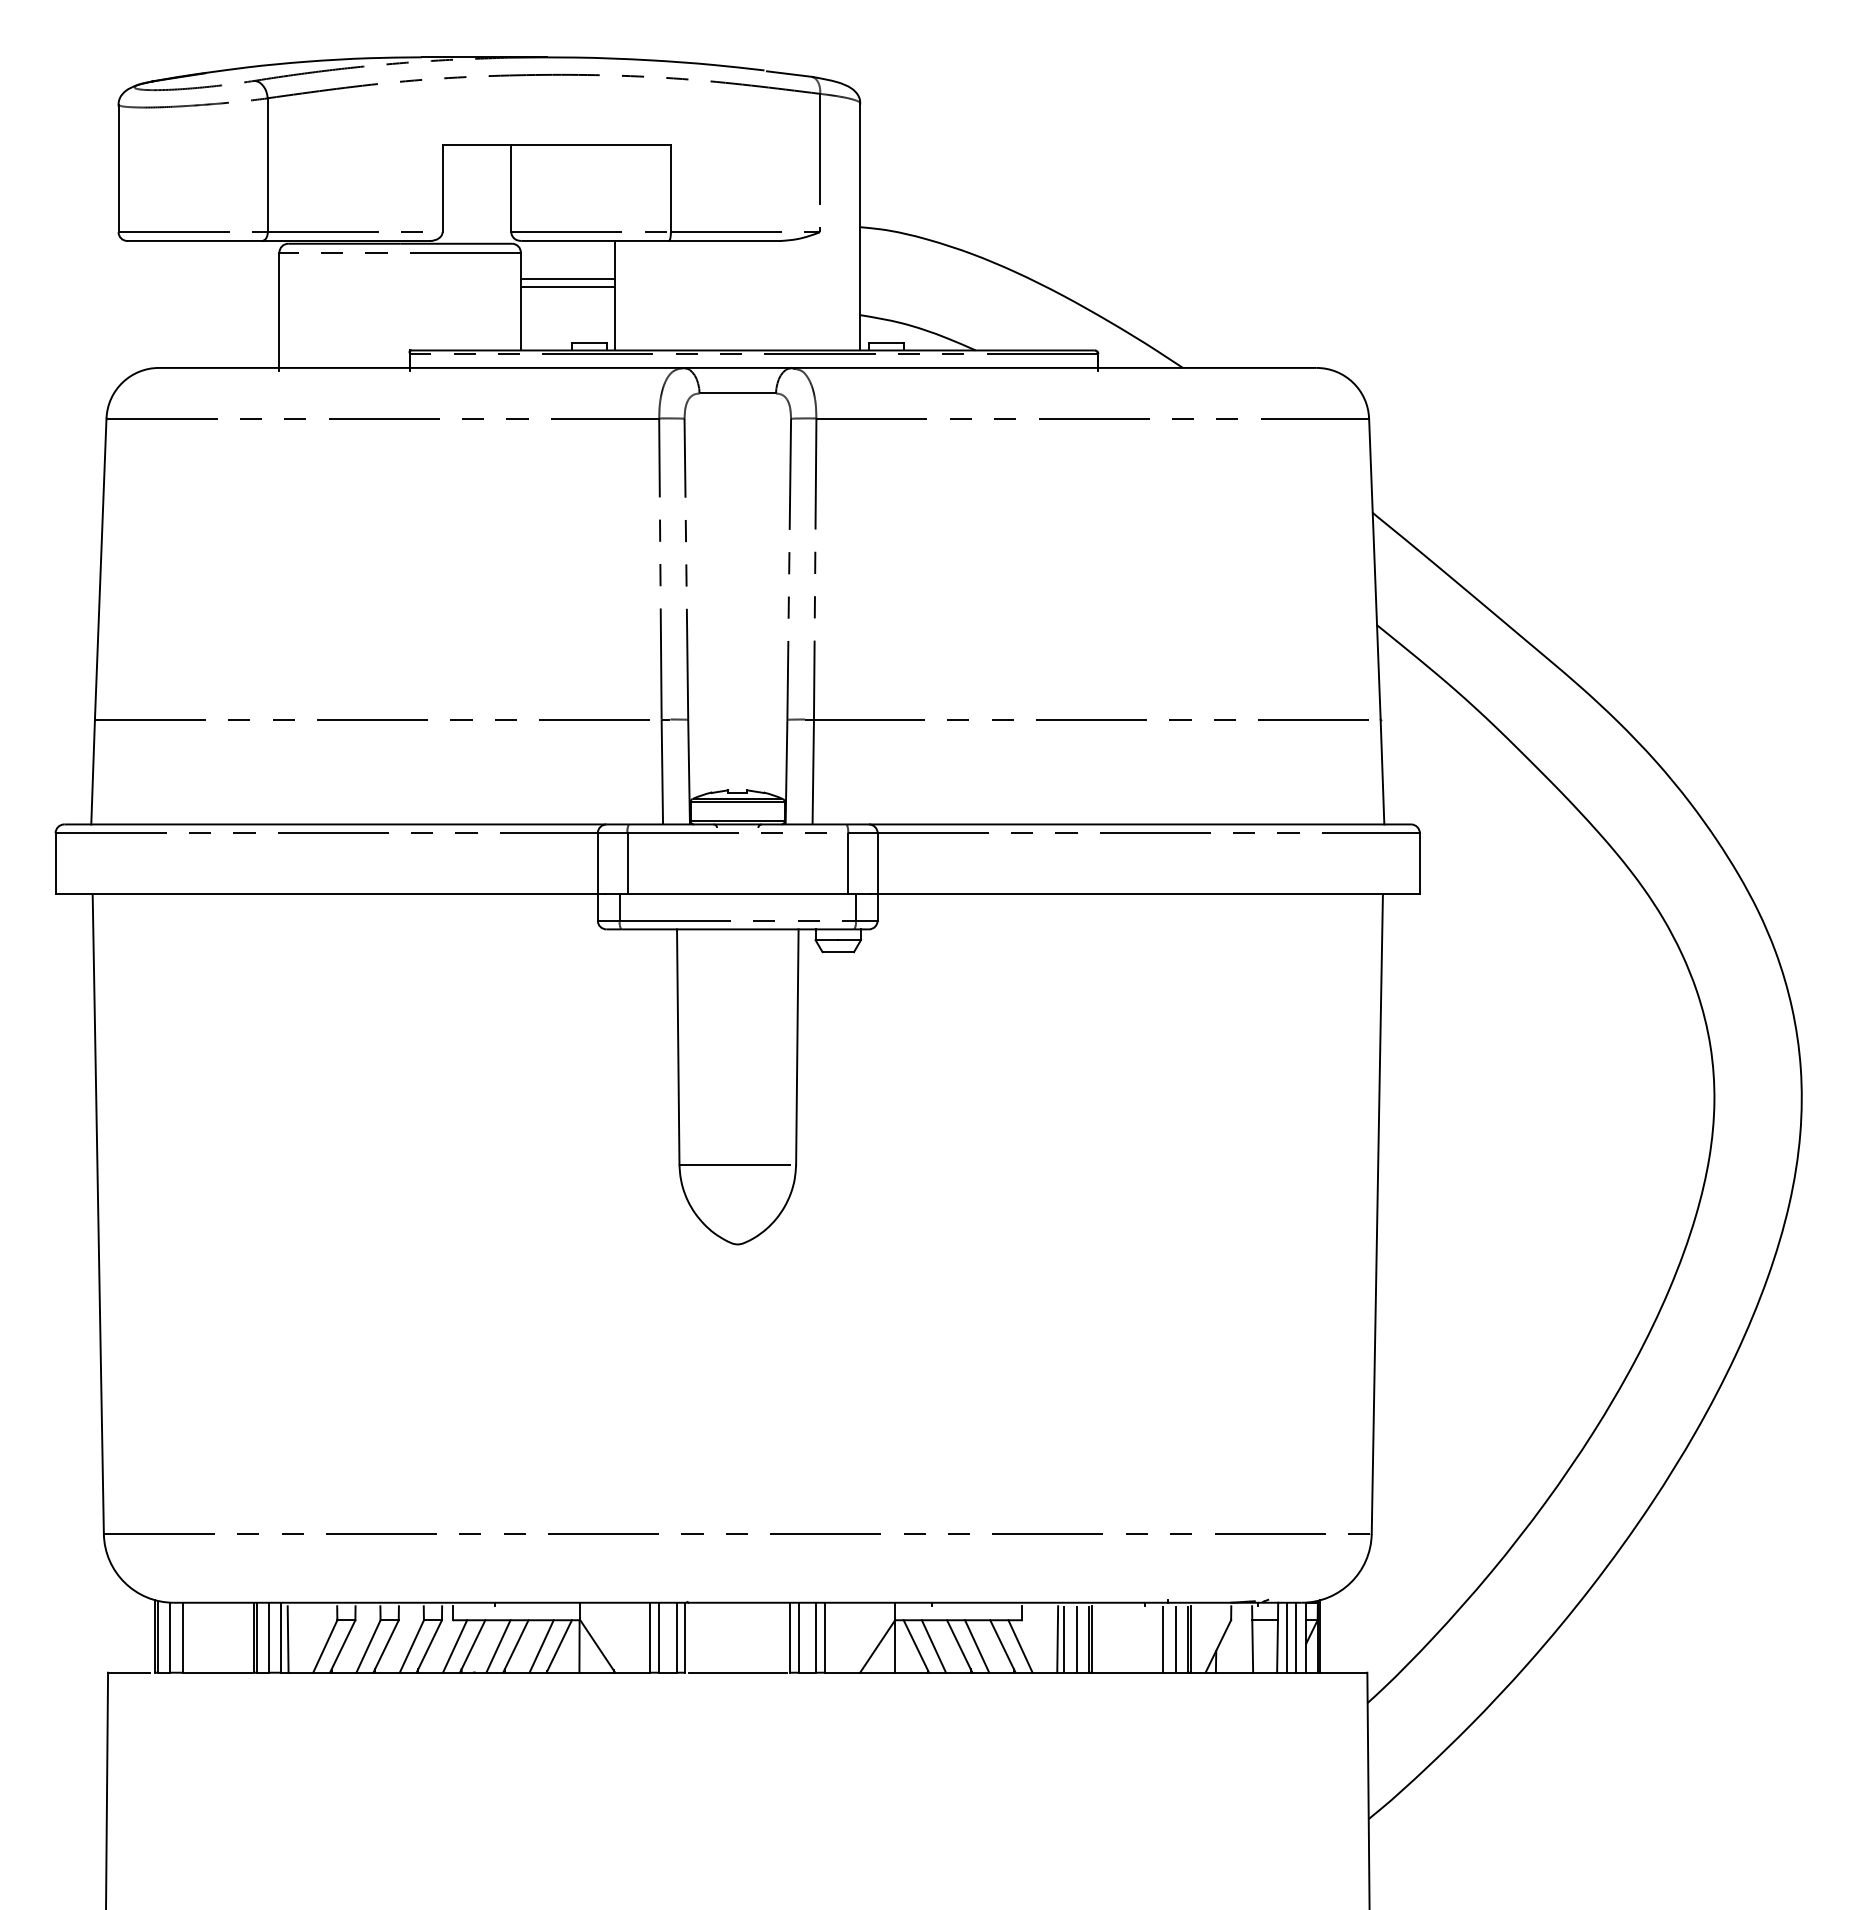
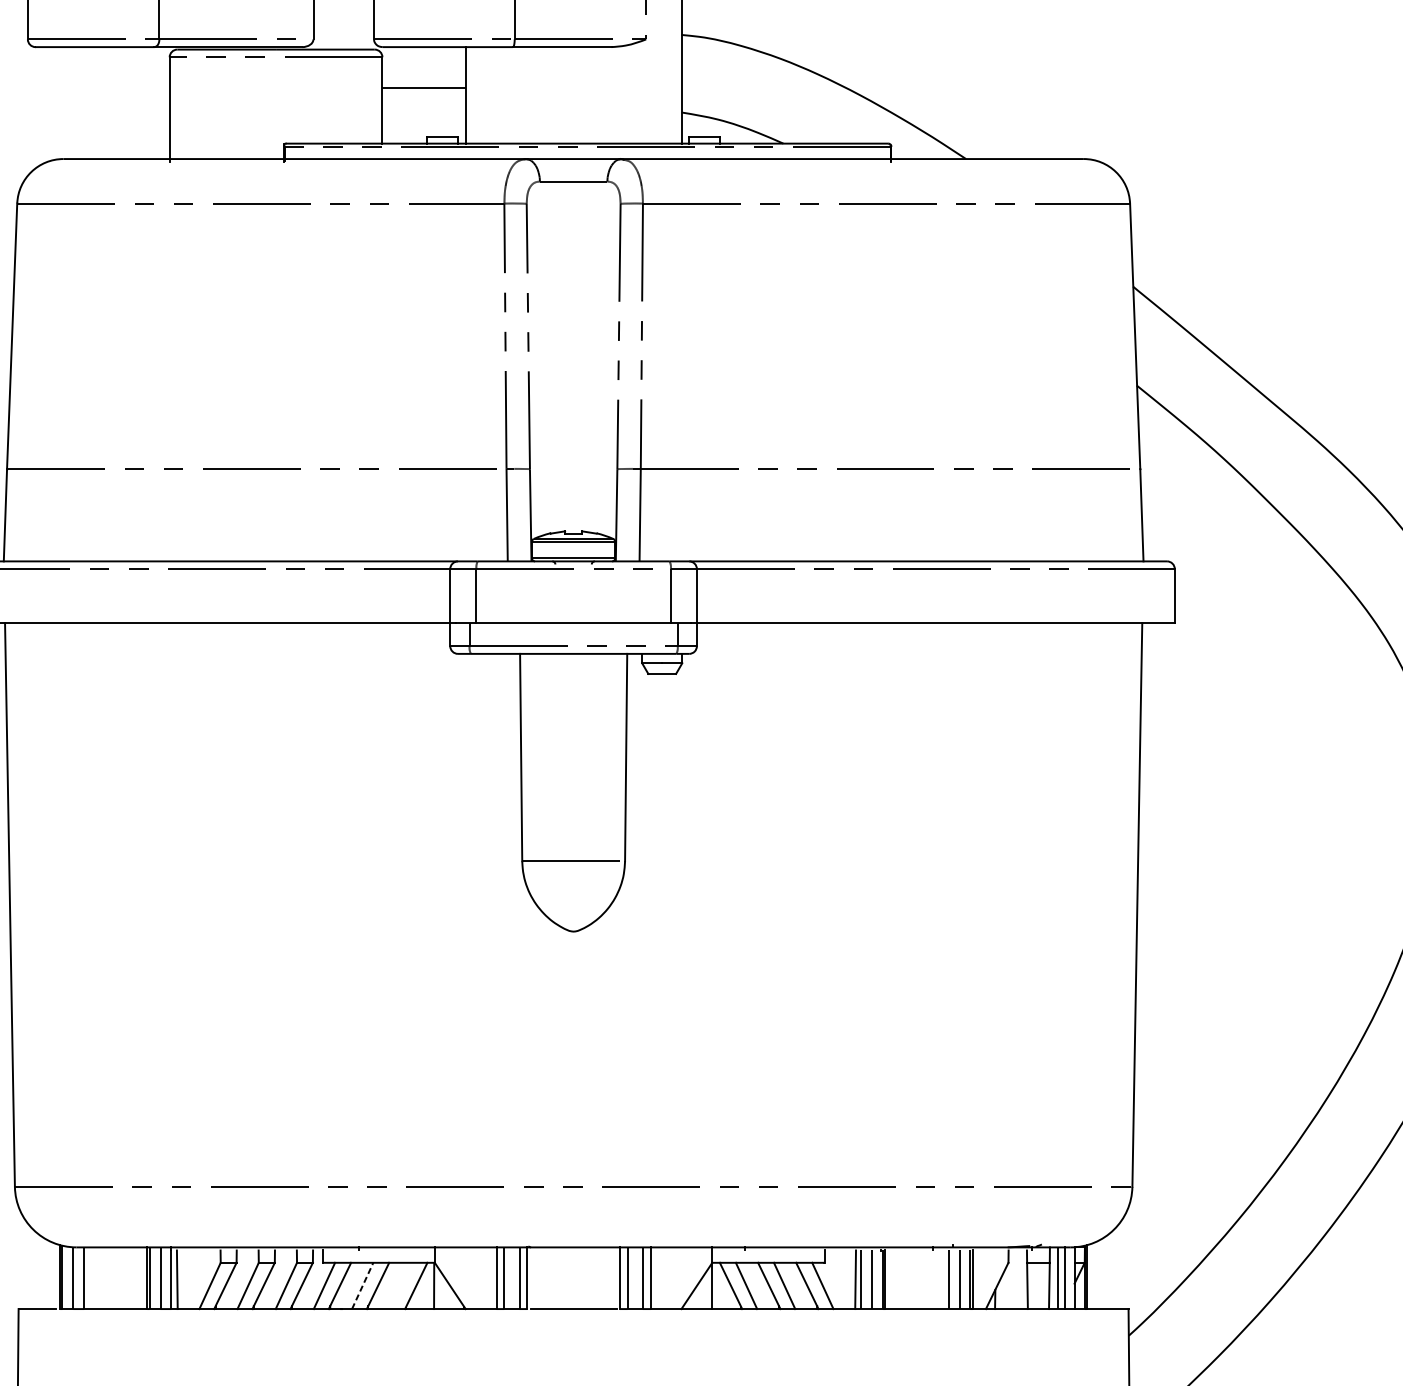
line: (567, 278) -> (423, 80), removed
line: (498, 1646) -> (362, 1285), solid -> dashed
line: (541, 1646) -> (400, 1285), removed

